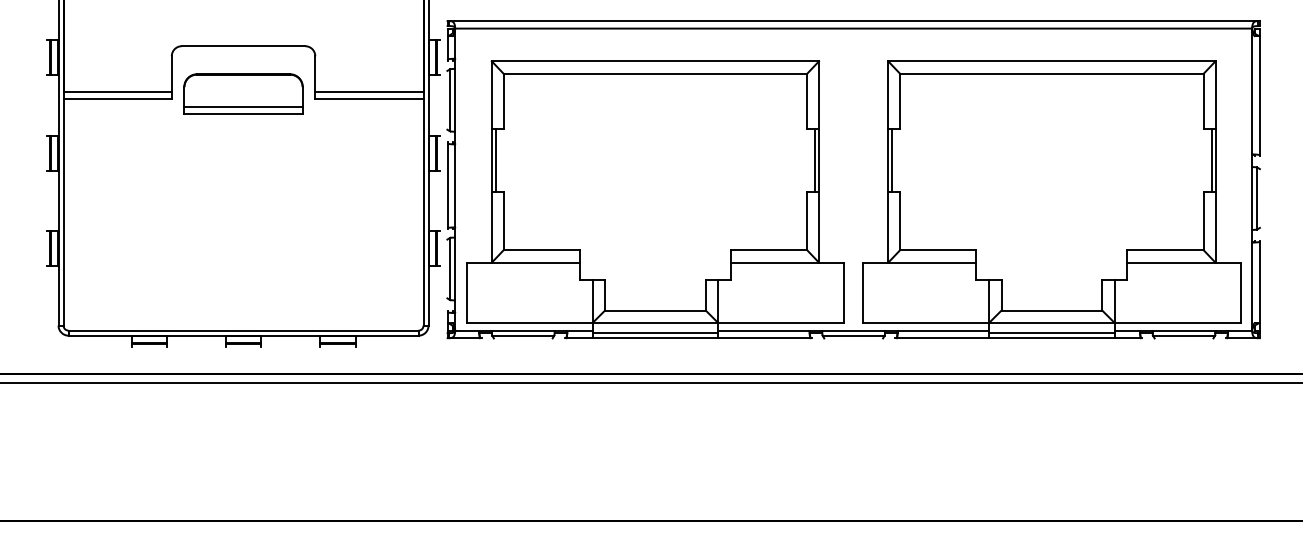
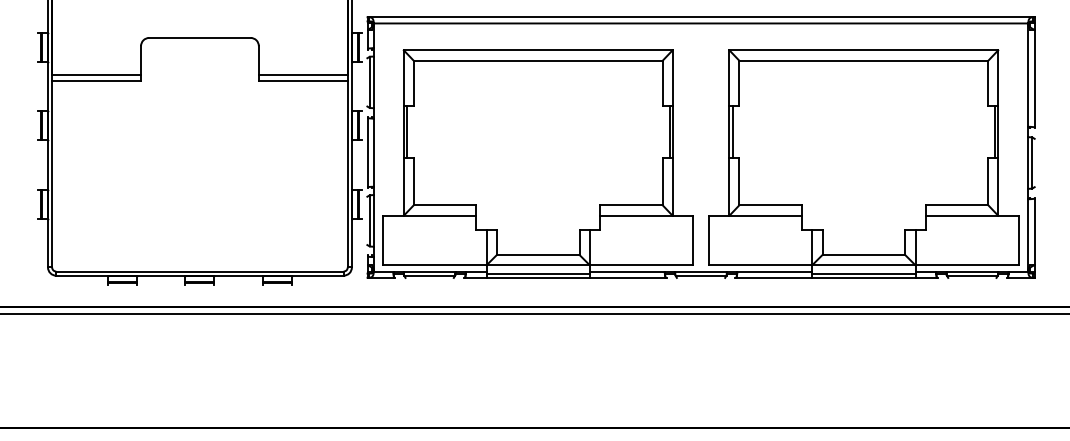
part: (242, 94) -> (199, 77), removed

